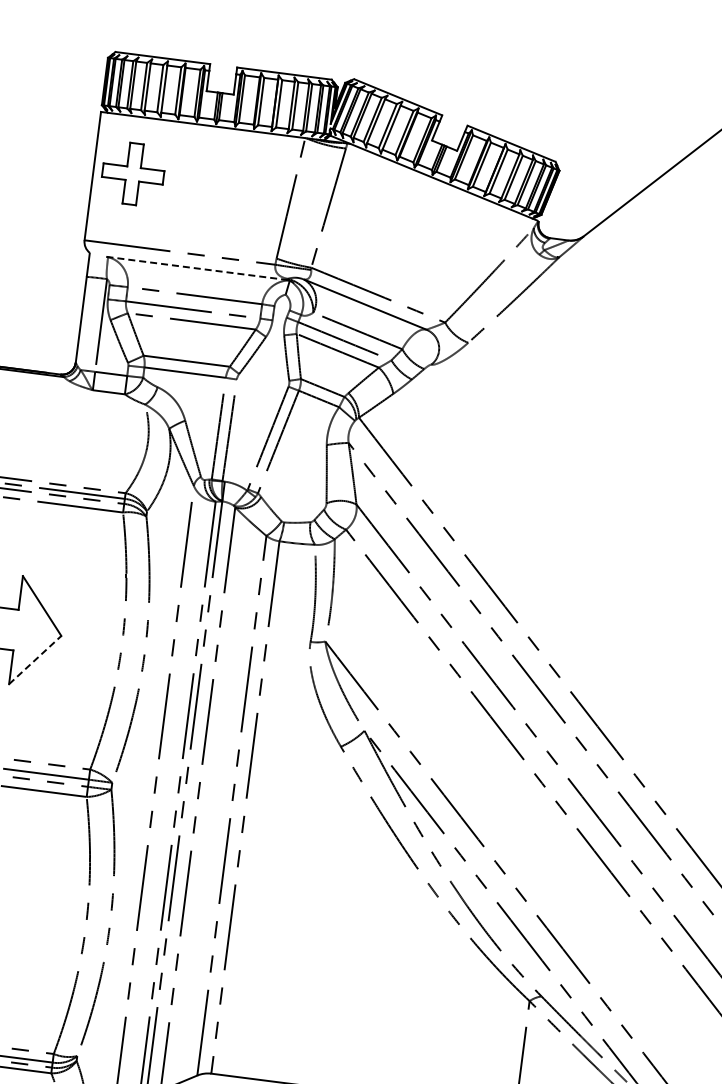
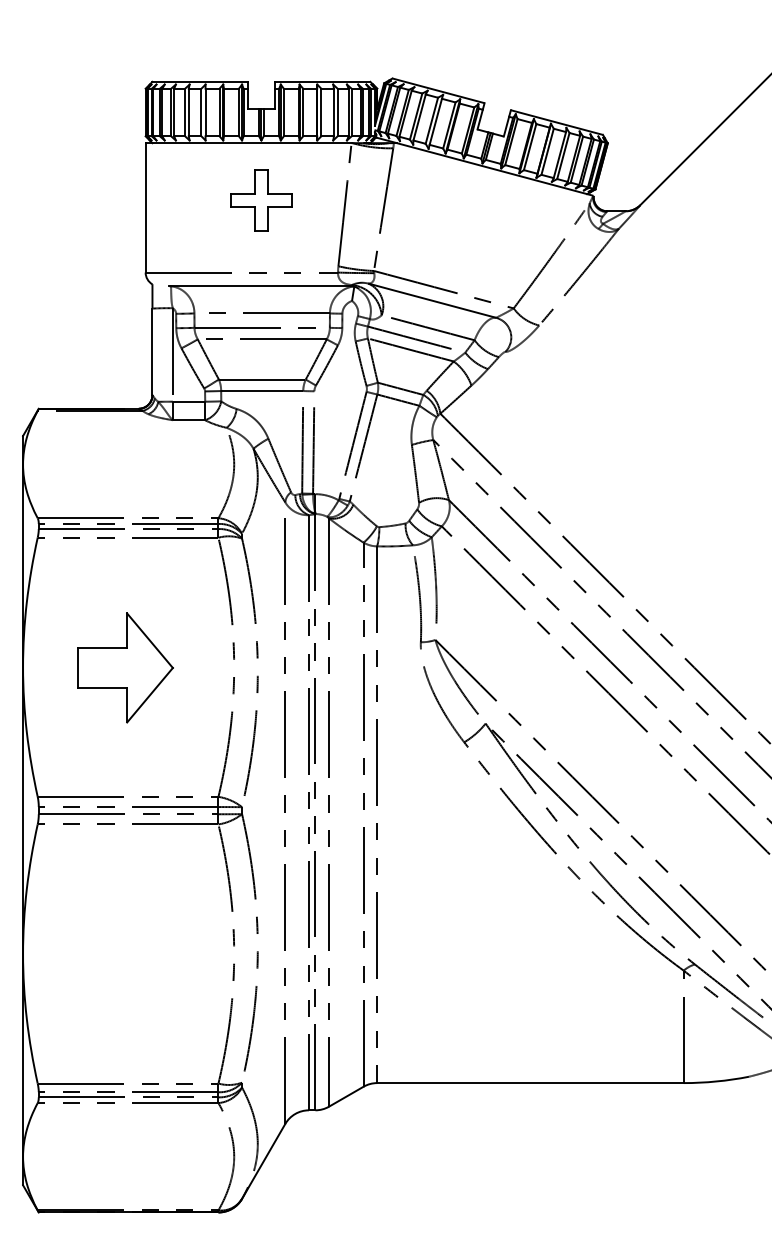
part: (133, 173) -> (261, 200), moved
line: (196, 268) -> (260, 286), dashed -> solid
line: (35, 660) -> (150, 695), dashed -> solid

